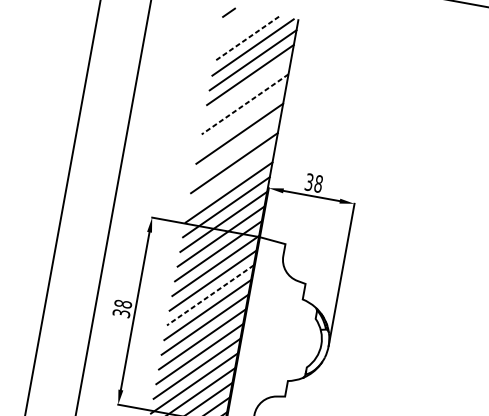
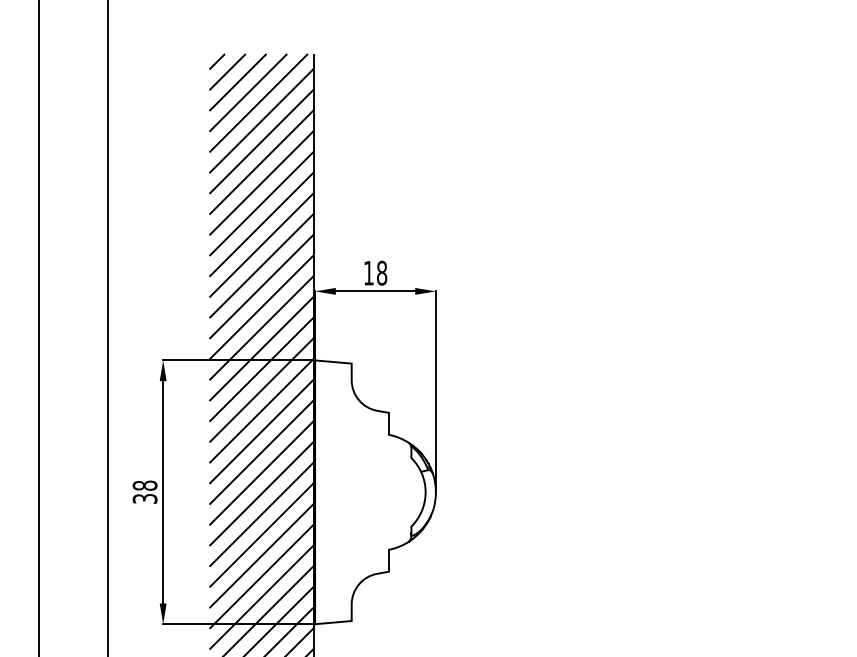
line: (235, 21) -> (227, 71), added
line: (240, 30) -> (237, 82), added
line: (246, 39) -> (247, 93), dashed -> solid
line: (247, 89) -> (261, 161), added
line: (244, 104) -> (261, 183), dashed -> solid
line: (242, 119) -> (261, 203), added
line: (236, 148) -> (261, 244), added
line: (231, 177) -> (261, 286), added
text: (309, 181) -> (368, 272), 38 -> 18
line: (210, 295) -> (261, 452), dashed -> solid

